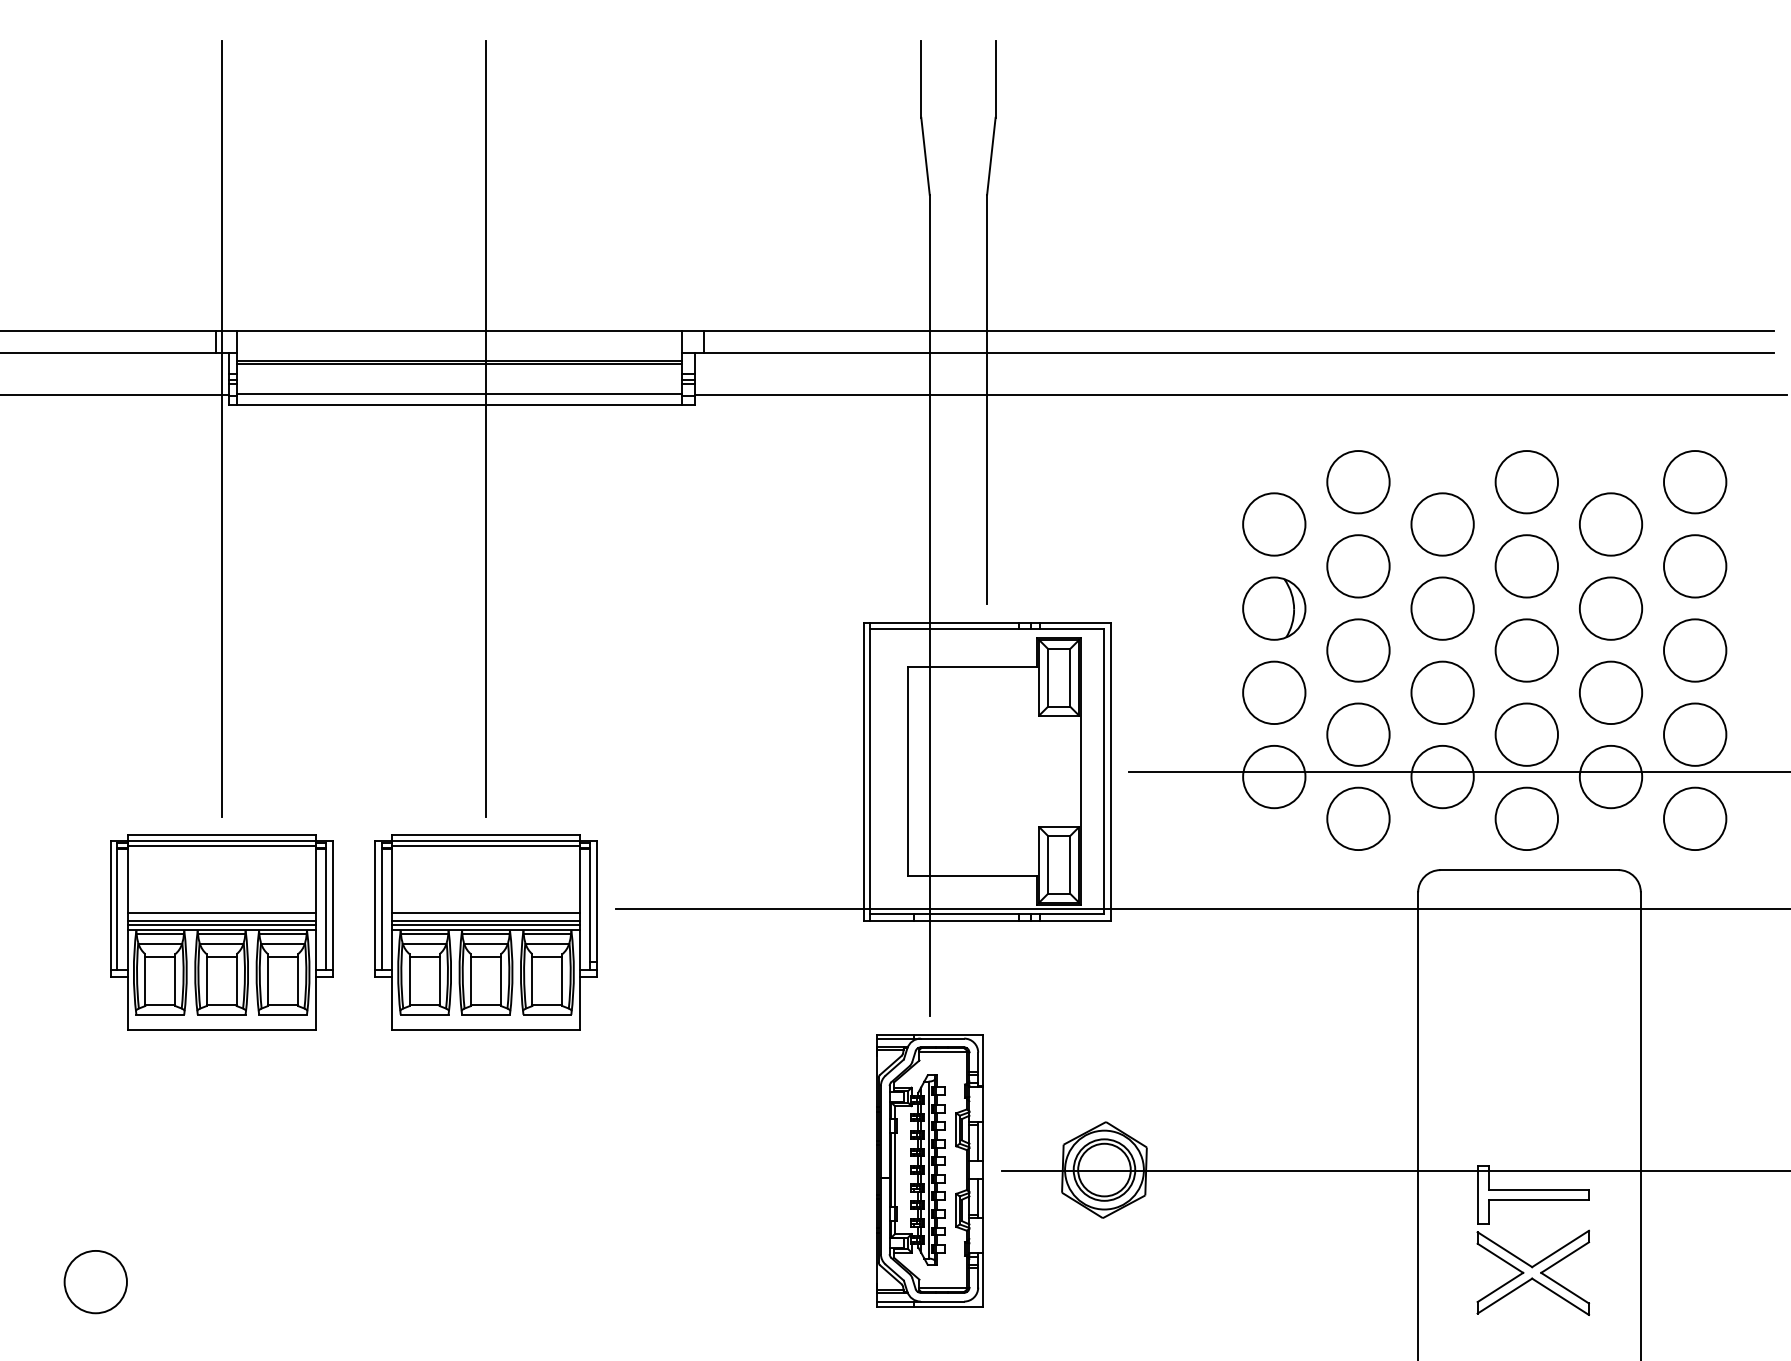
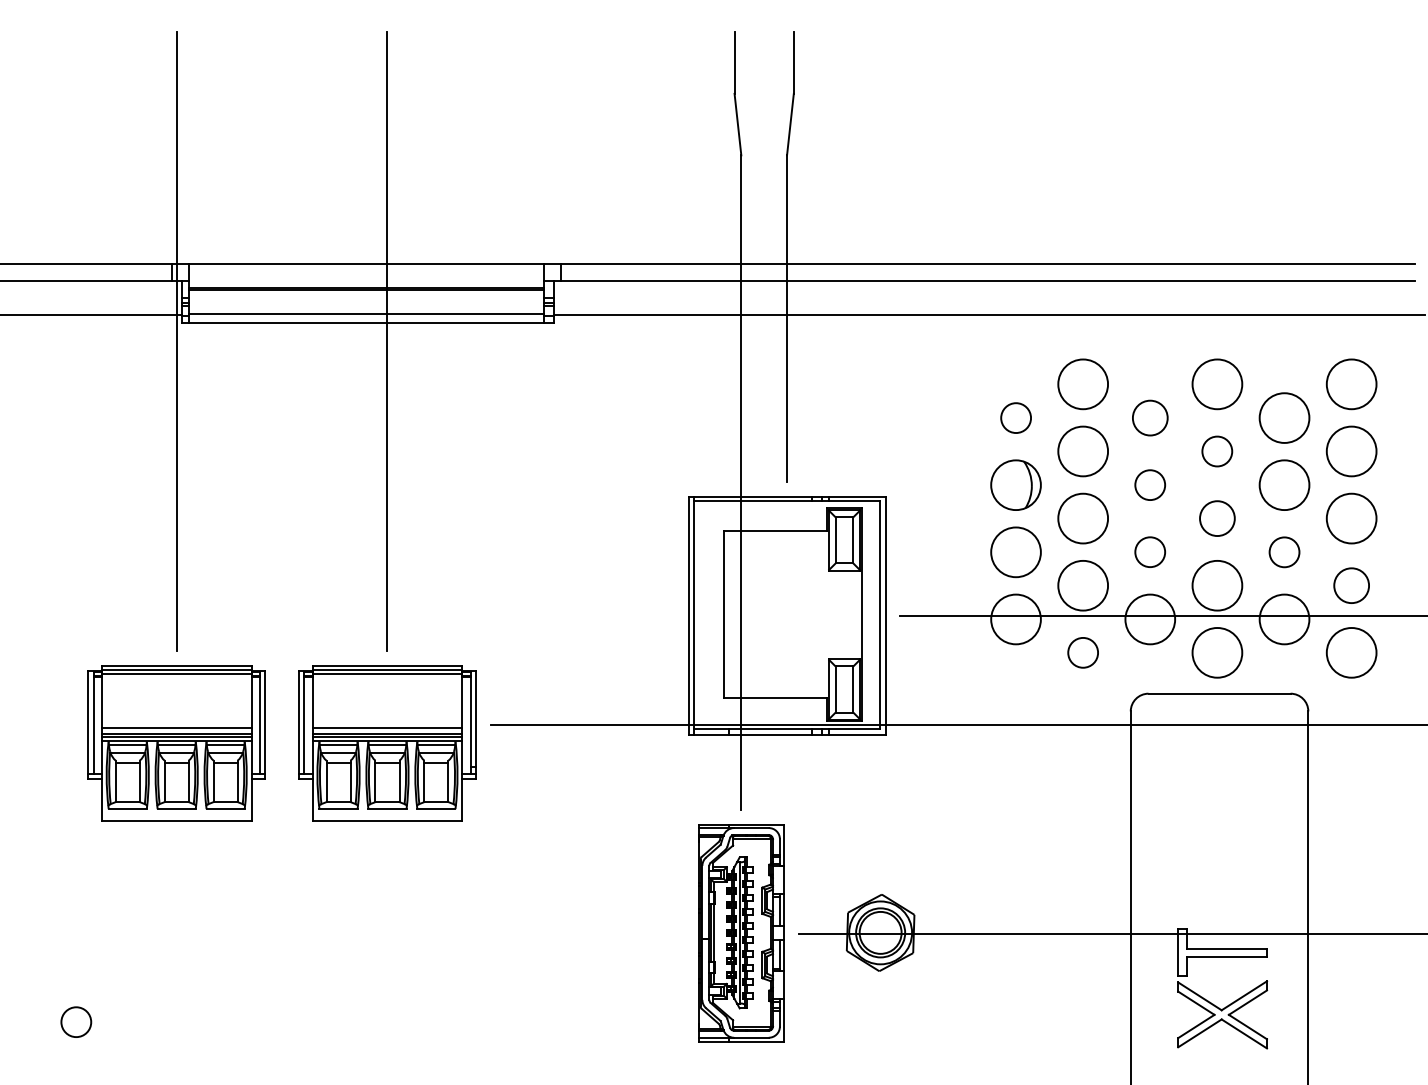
circle: (1274, 524) -> (1016, 418), size x0.6
circle: (1442, 524) -> (1150, 418), size x0.7
circle: (1526, 566) -> (1217, 451), size x0.6
circle: (1442, 608) -> (1150, 485), size x0.6
circle: (1526, 650) -> (1217, 518), size x0.7
circle: (1442, 692) -> (1150, 552), size x0.6
circle: (1610, 692) -> (1284, 552), size x0.6
circle: (1695, 734) -> (1351, 585), size x0.7
circle: (1358, 818) -> (1083, 652), size x0.6
circle: (95, 1281) -> (76, 1021), size x0.6

